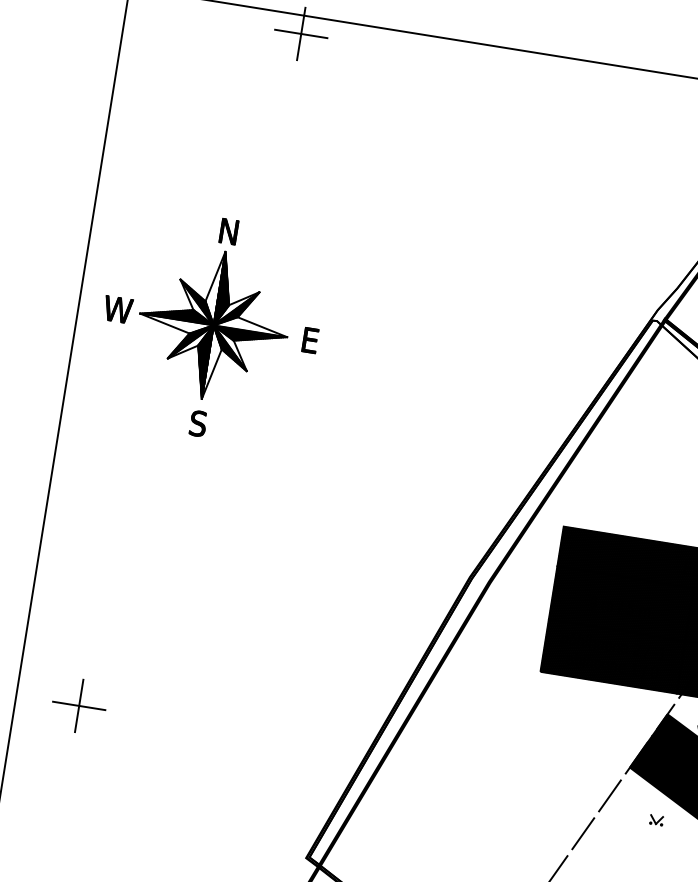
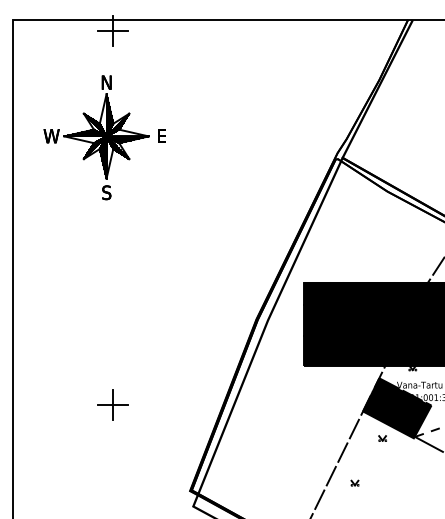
part: (209, 326) -> (104, 137), moved
part: (77, 704) -> (112, 404), moved

